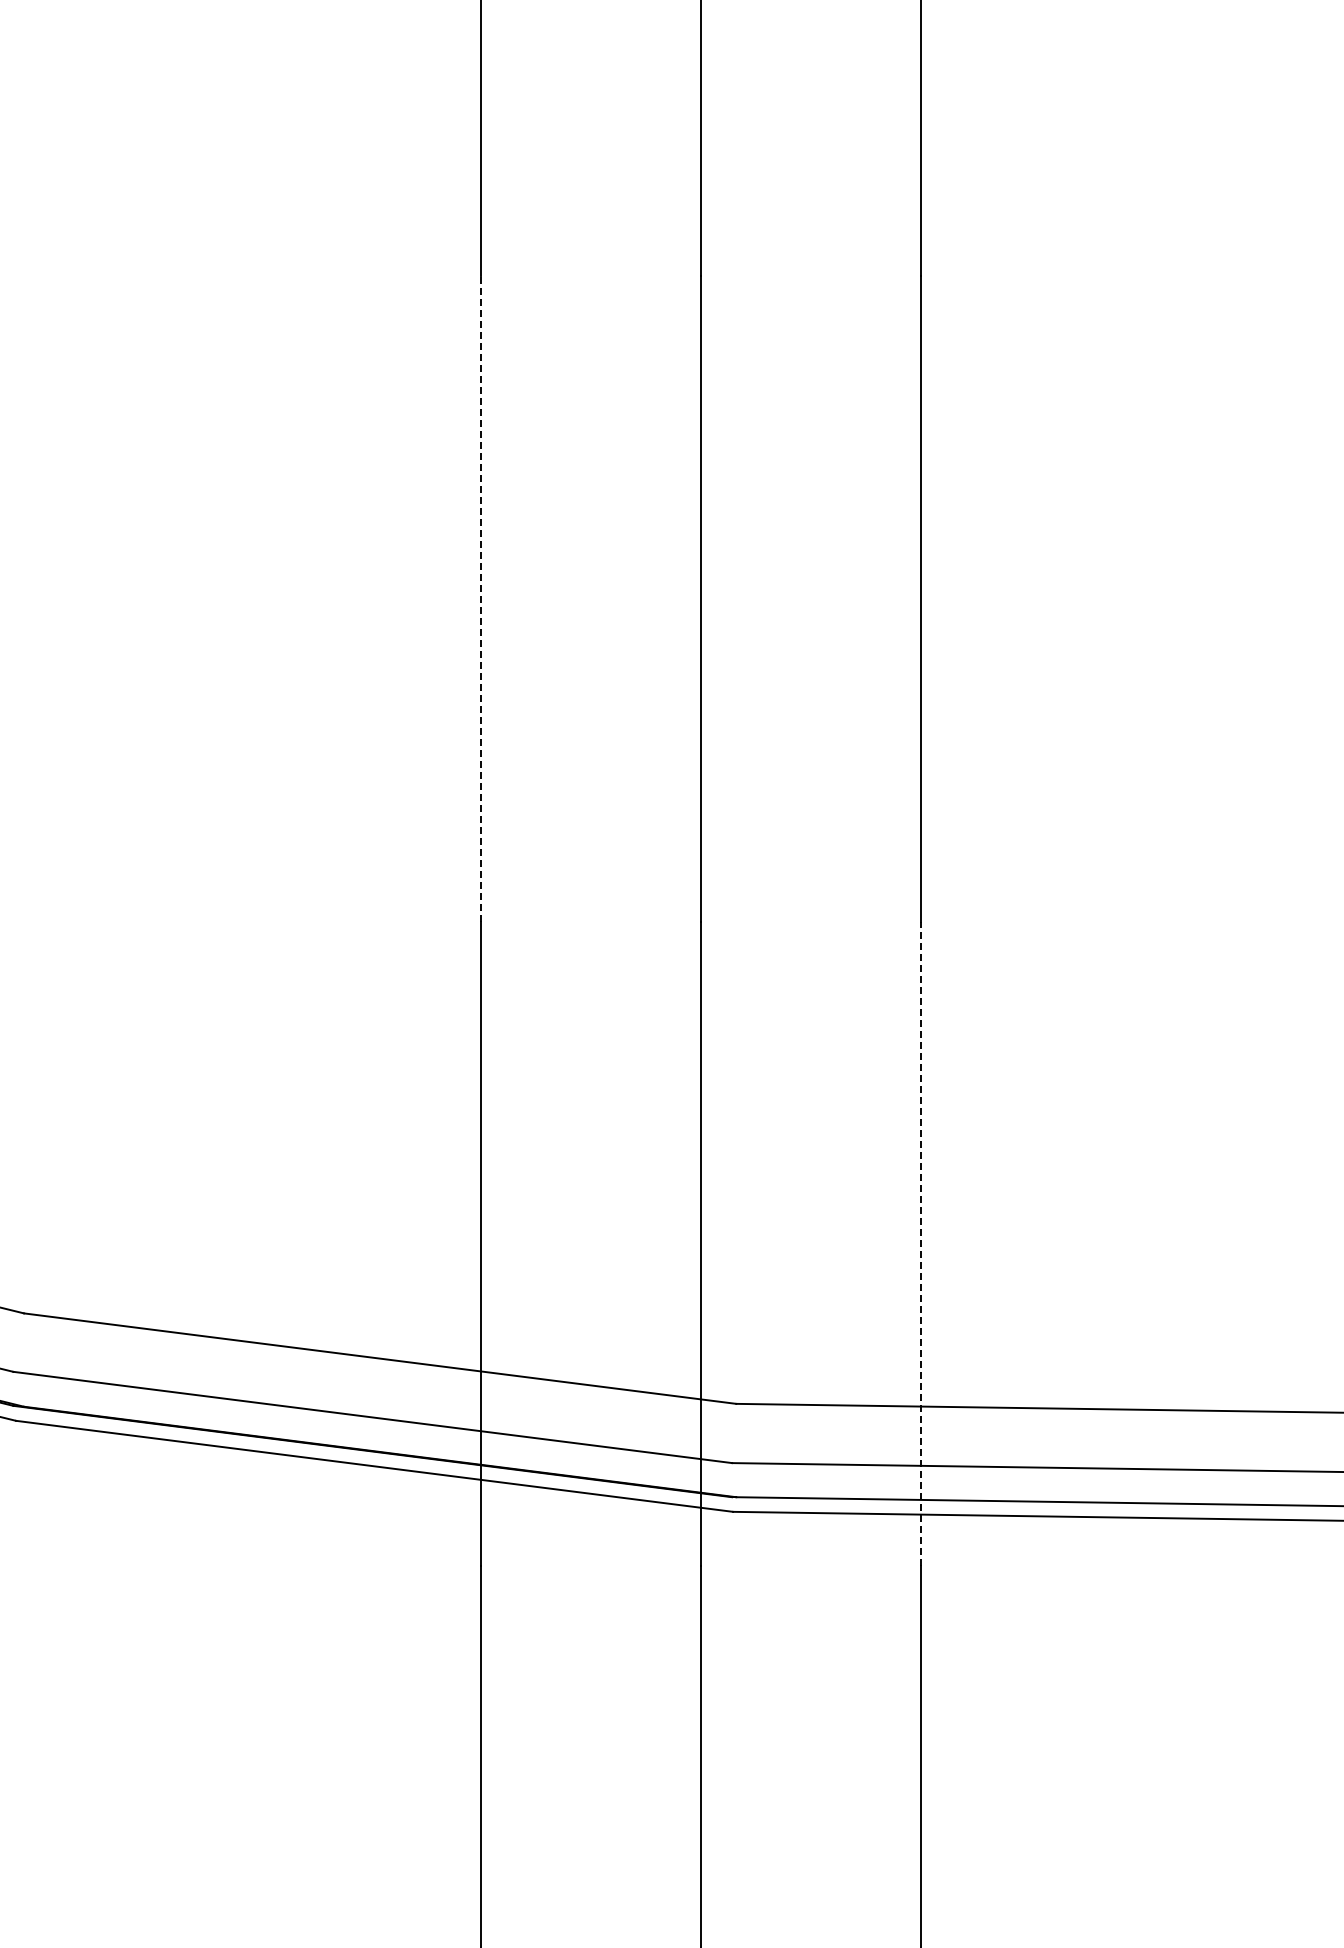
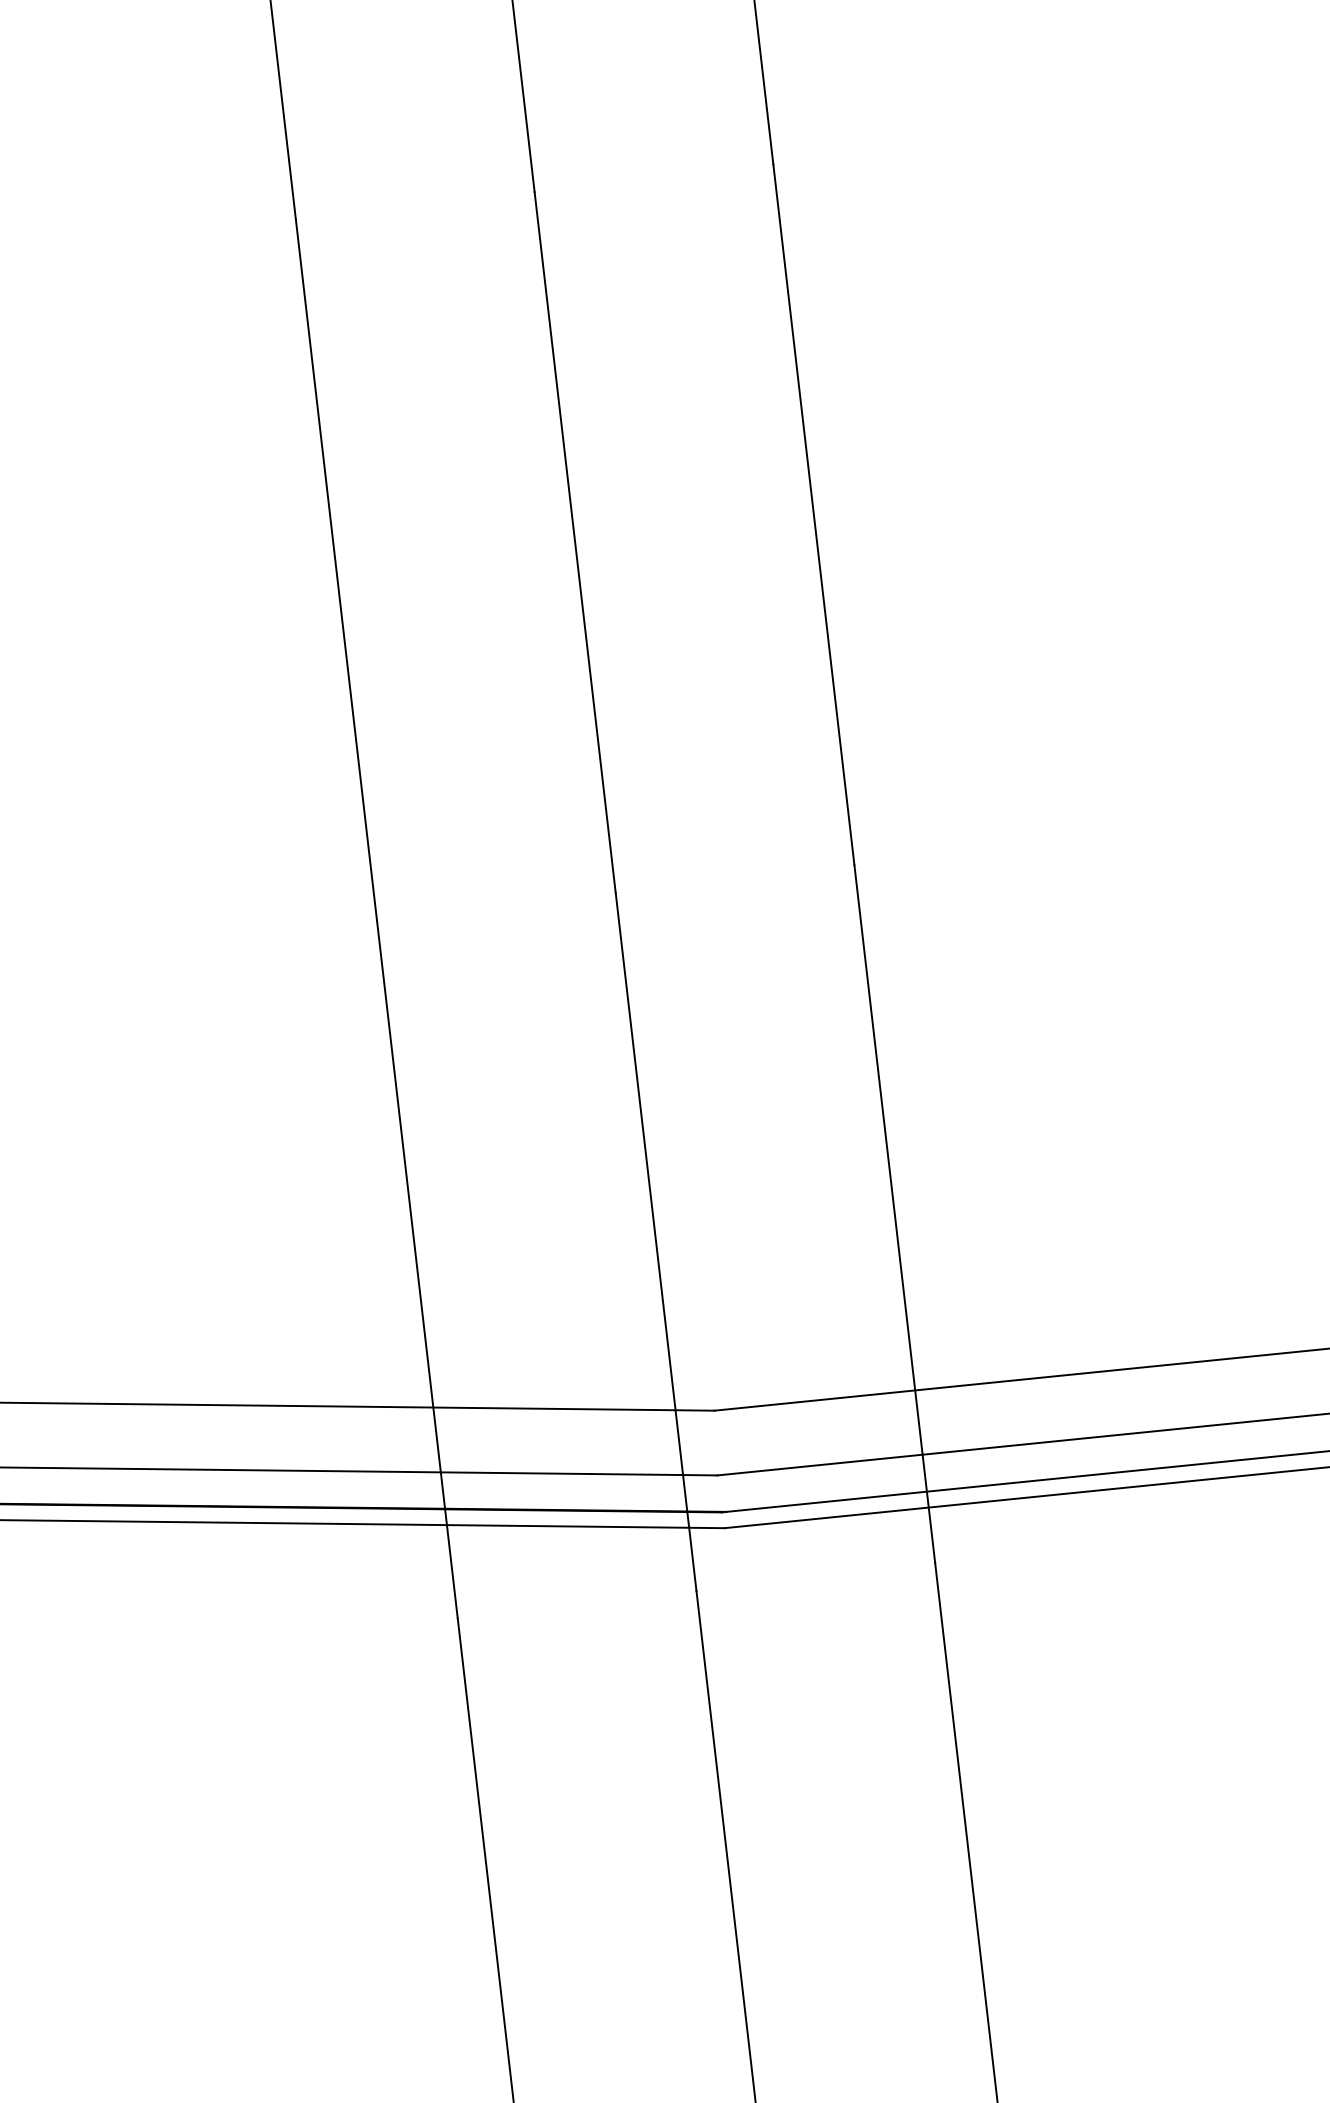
line: (480, 598) -> (336, 569), dashed -> solid
line: (921, 1244) -> (895, 1214), dashed -> solid

